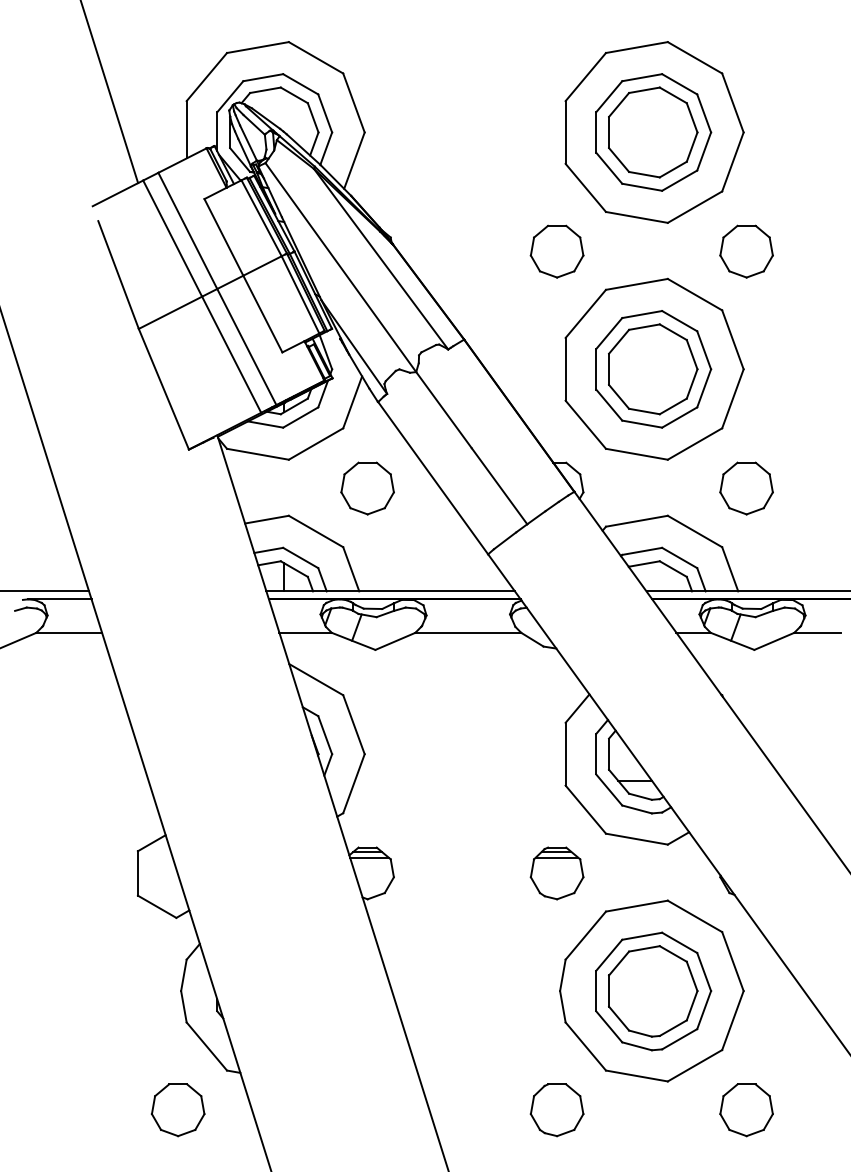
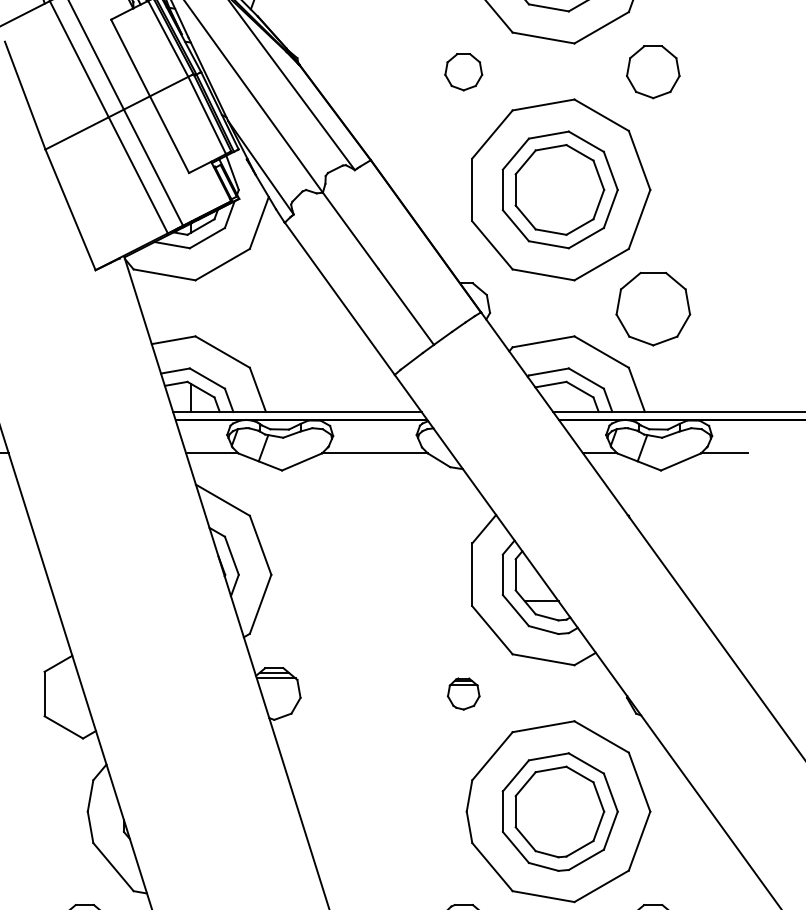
part: (556, 251) -> (463, 72), size x0.7
part: (367, 488) -> (274, 309), removed
part: (746, 488) -> (653, 309), size x1.4
part: (556, 873) -> (463, 694), size x0.6

